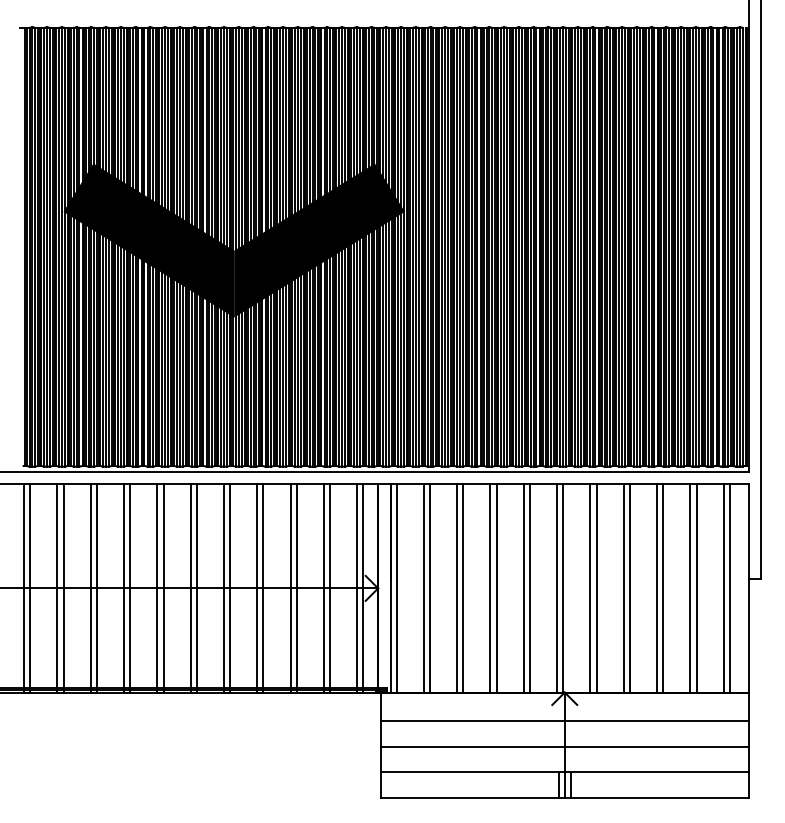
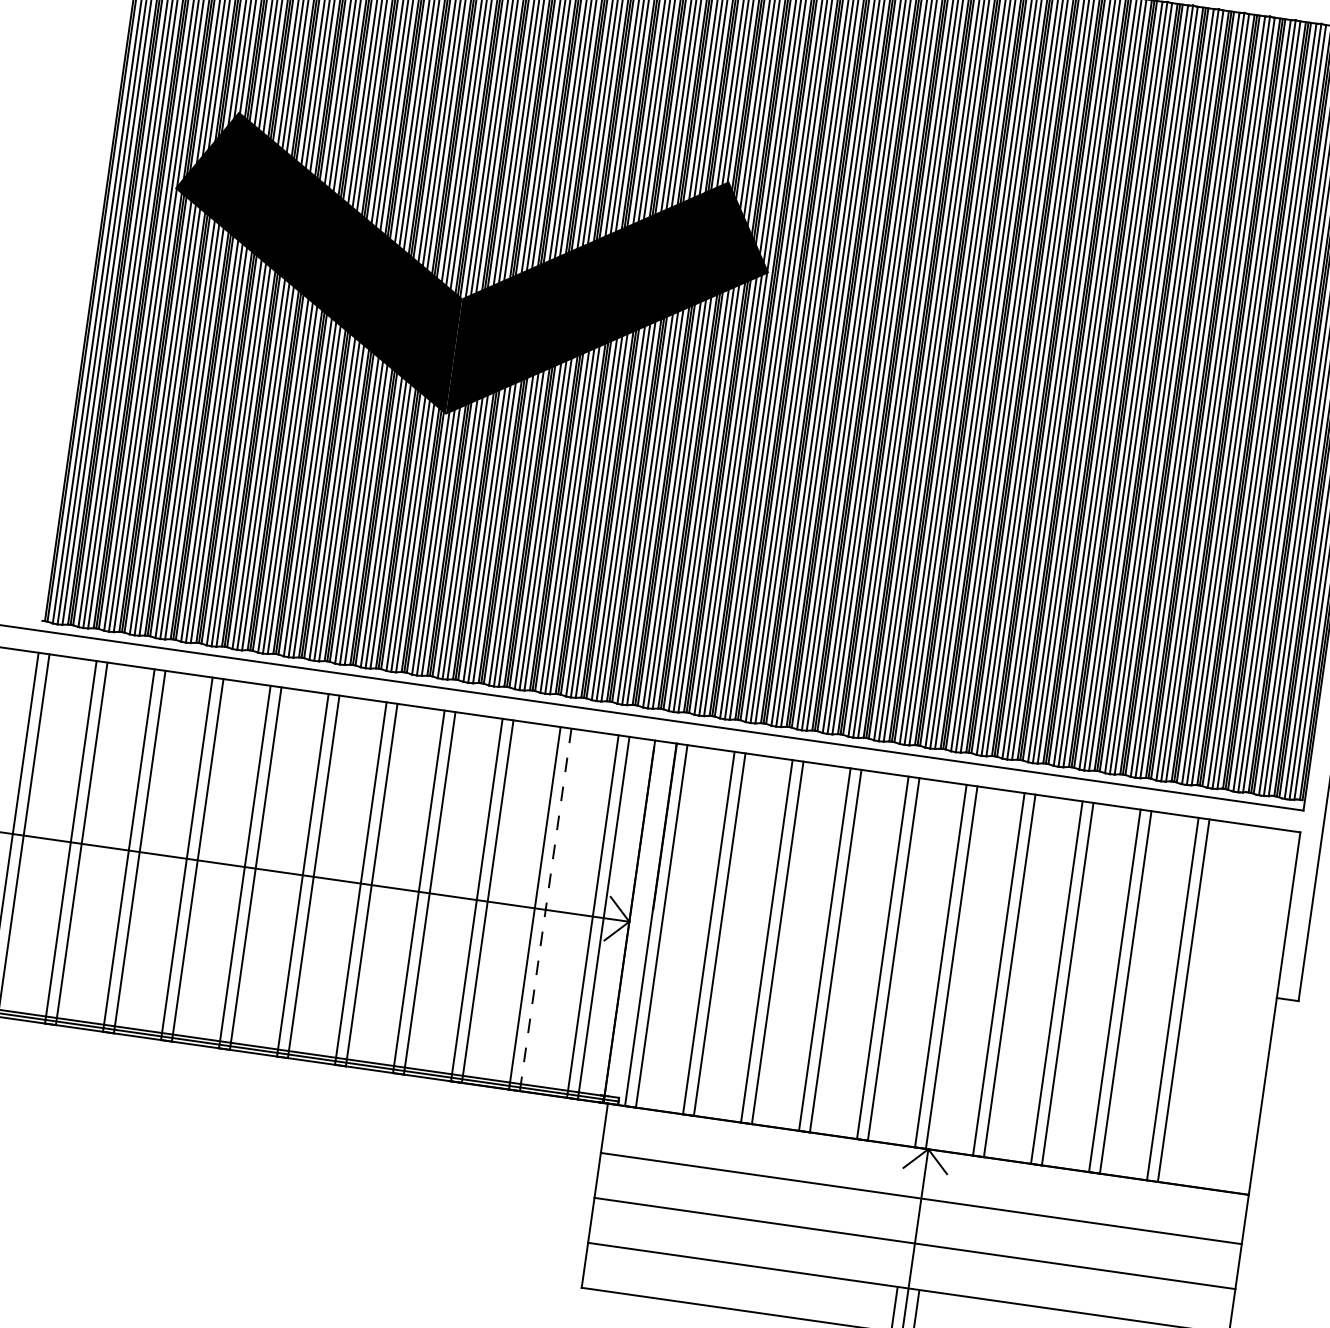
line: (330, 587) -> (546, 908), solid -> dashed
line: (723, 588) -> (1230, 1007), removed
line: (729, 588) -> (1240, 1008), removed

